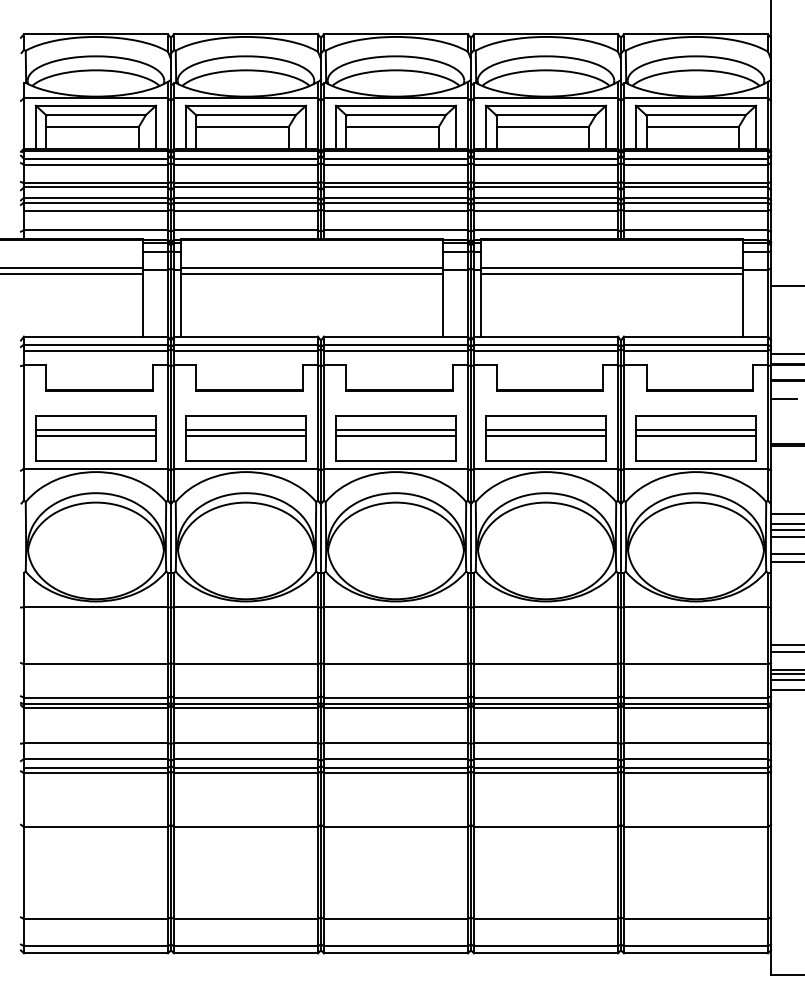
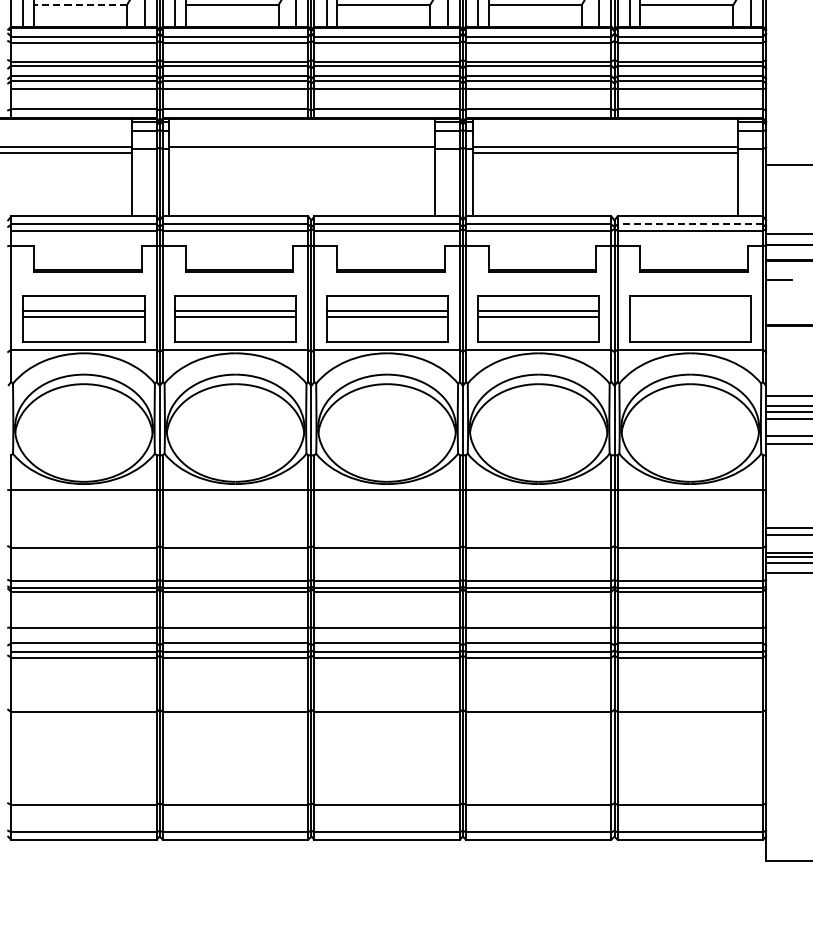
line: (92, 127) -> (80, 5), solid -> dashed
line: (311, 273) -> (301, 152), removed
line: (695, 344) -> (689, 224), solid -> dashed
line: (696, 430) -> (690, 311), removed
line: (696, 436) -> (690, 317), removed

